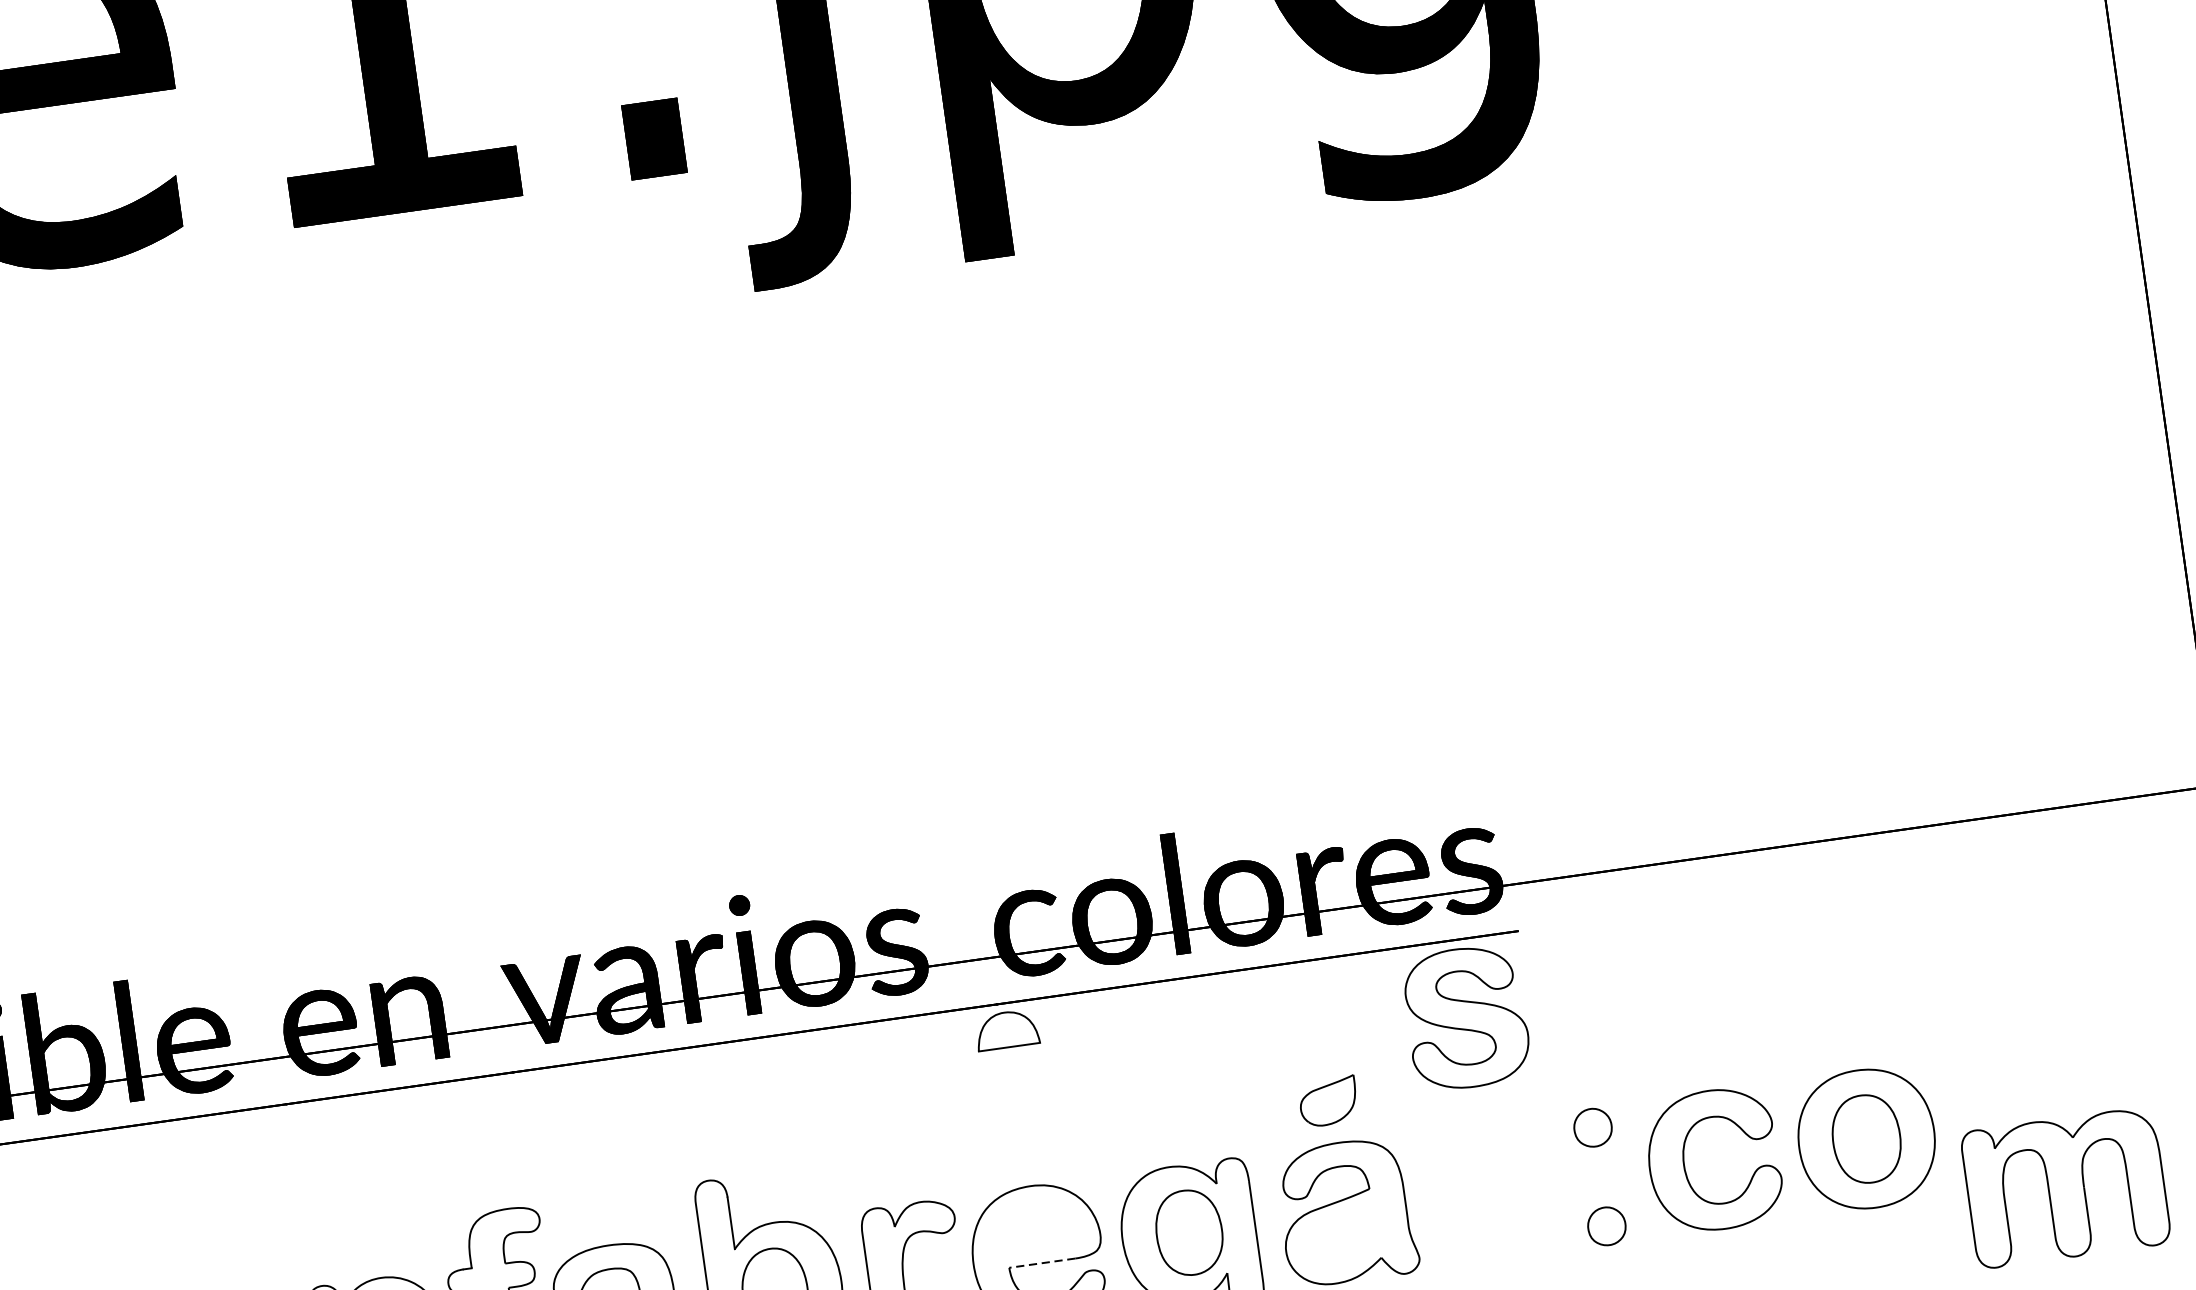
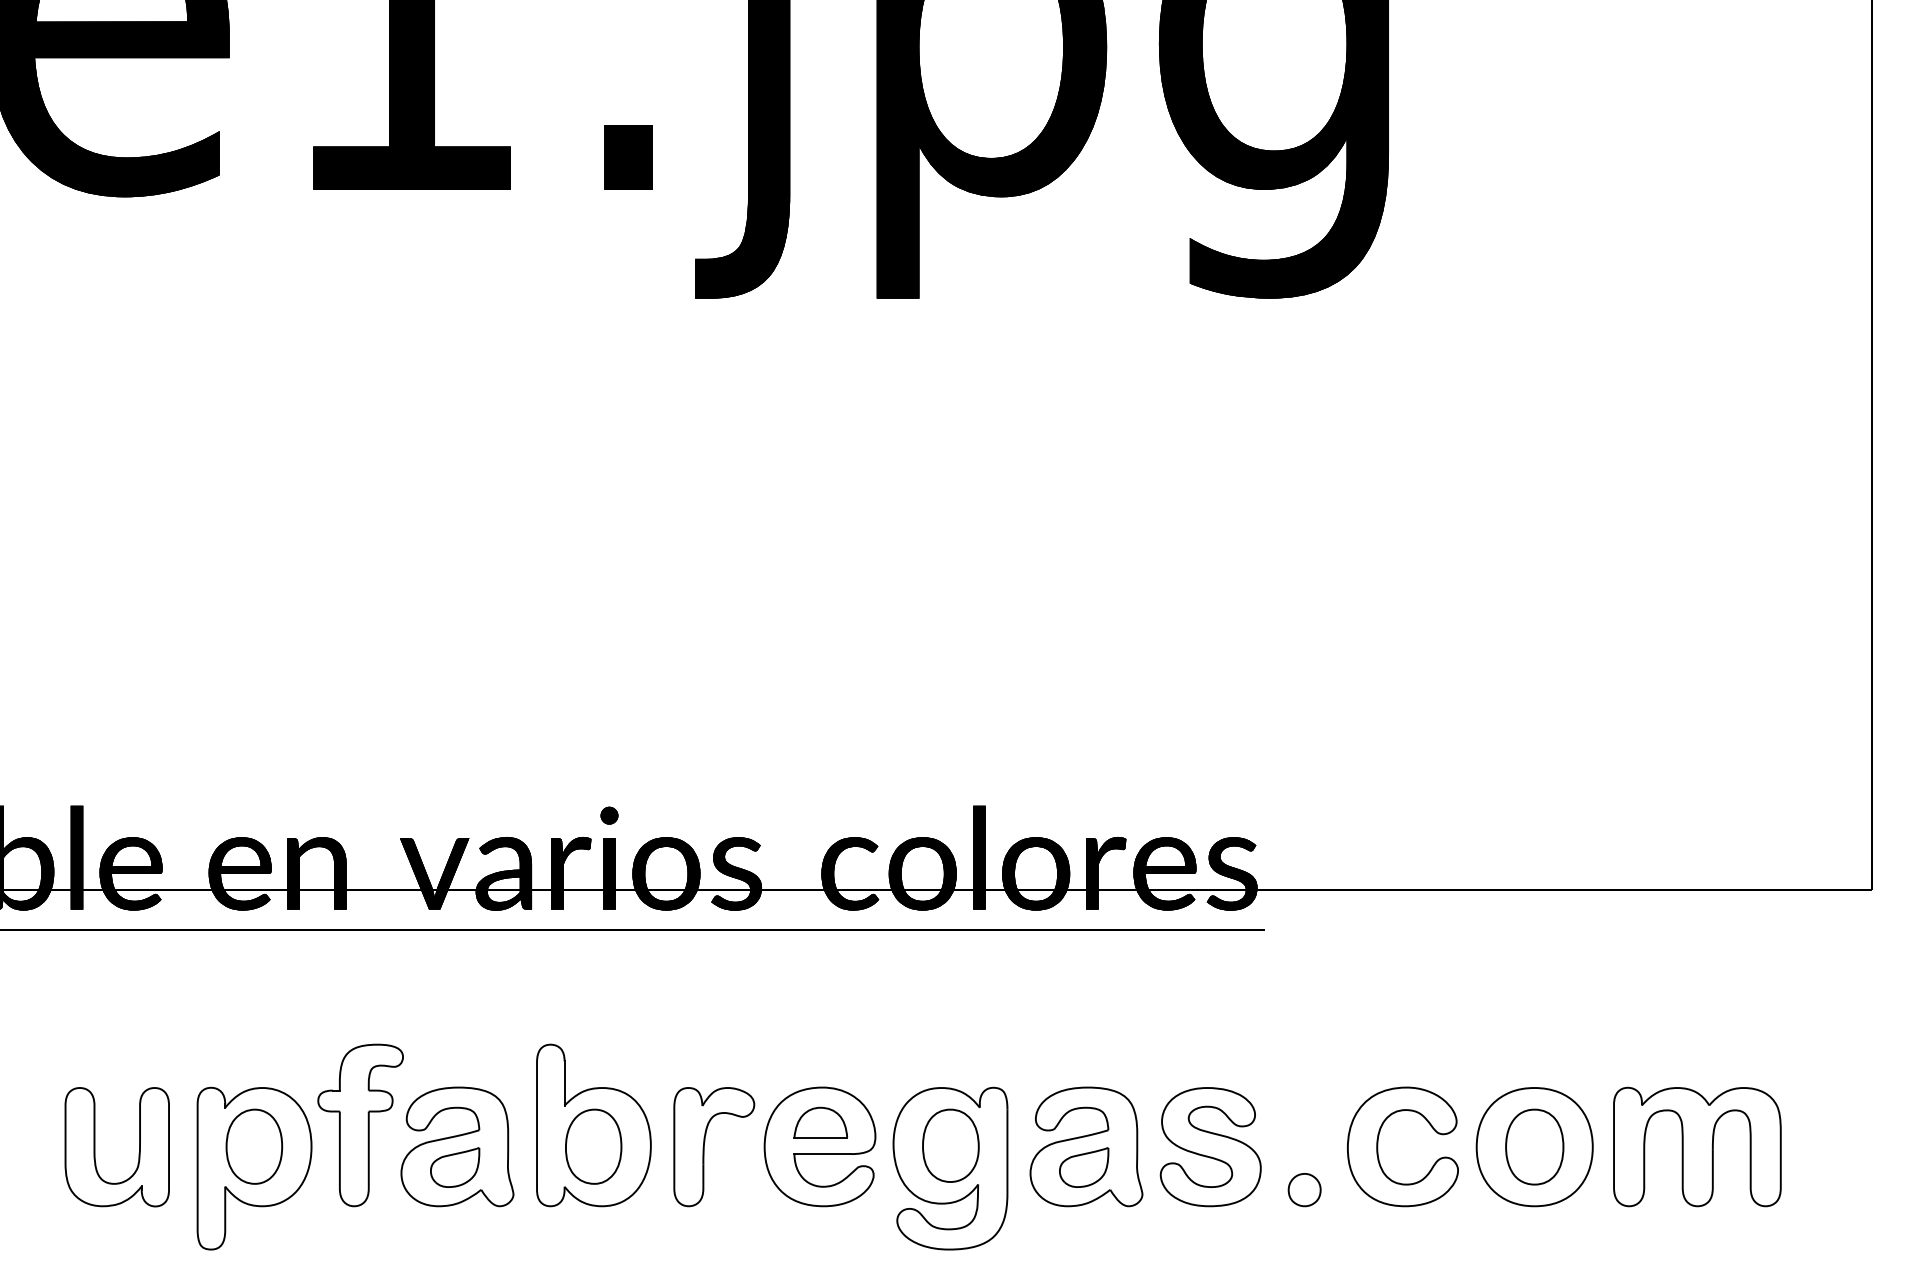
part: (1466, 1018) -> (1210, 1147), moved
part: (1006, 1029) -> (820, 1122), moved
part: (1328, 1101) -> (1084, 1167), moved
part: (1592, 1128) -> (1304, 1105), removed
part: (2065, 1187) -> (1697, 1146), moved
line: (1041, 1263) -> (822, 1154), dashed -> solid

